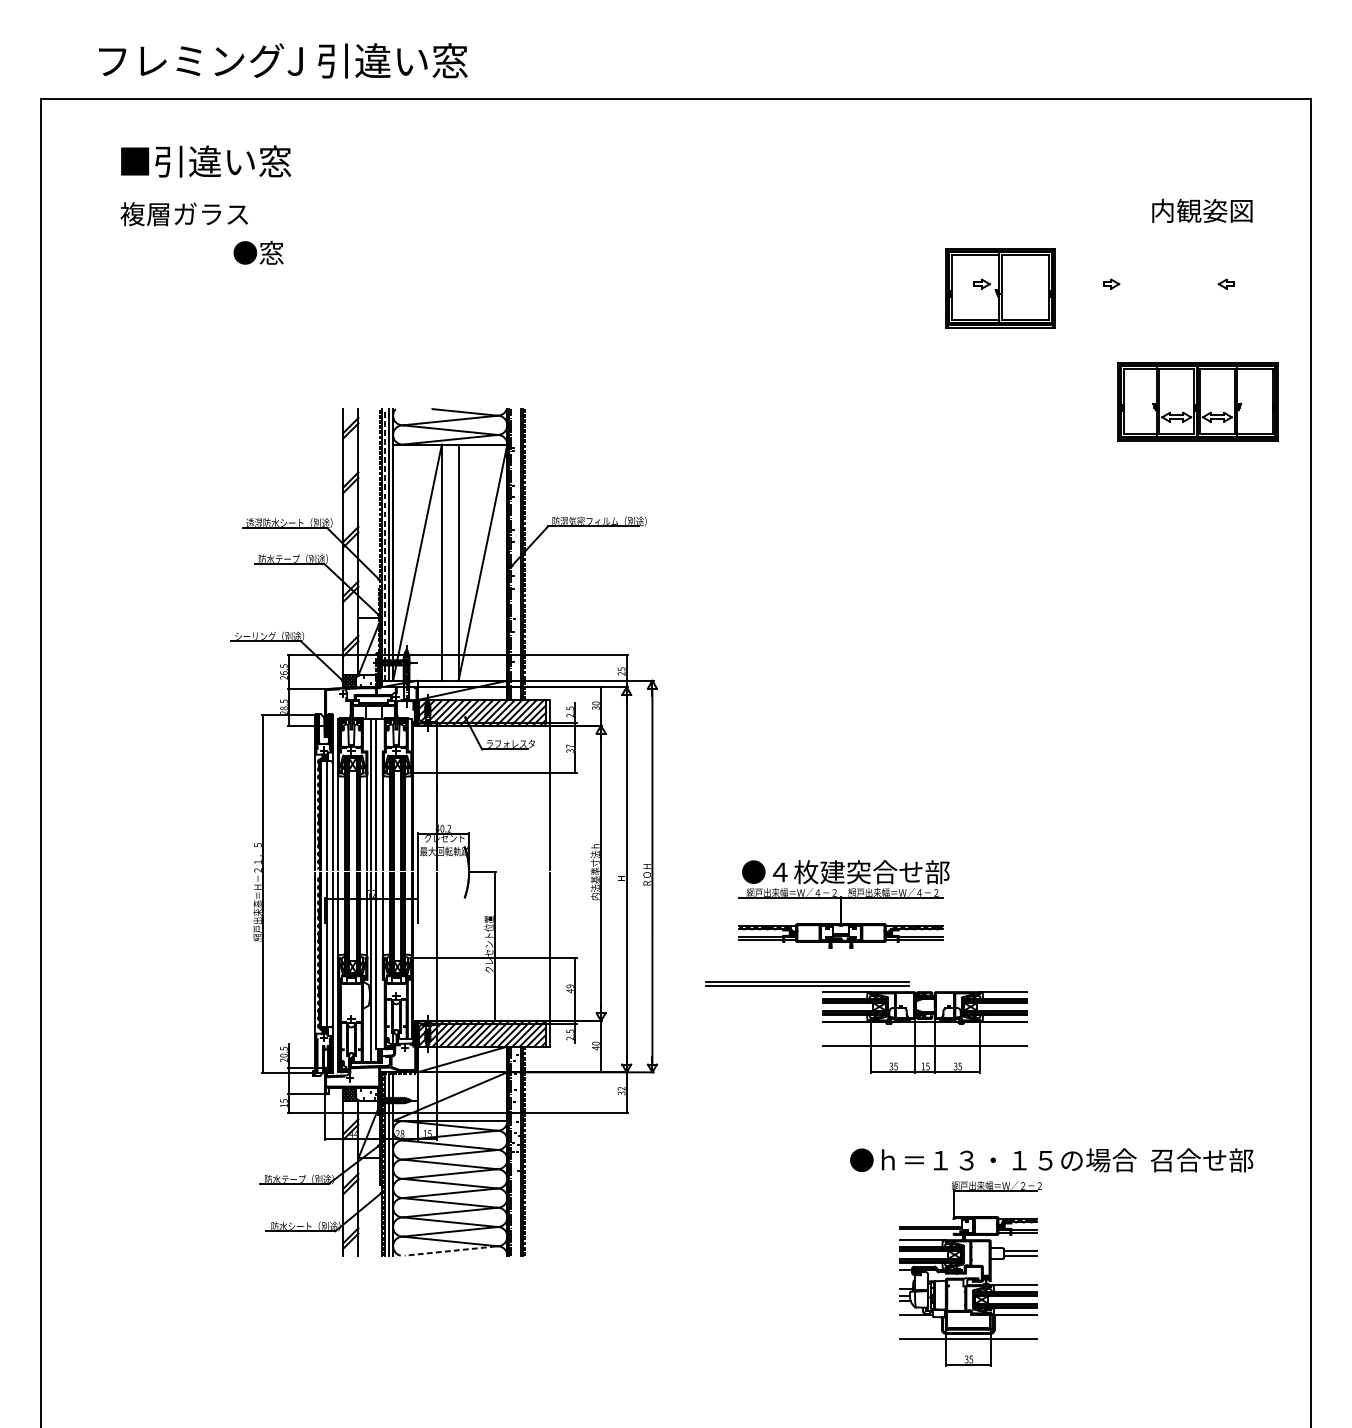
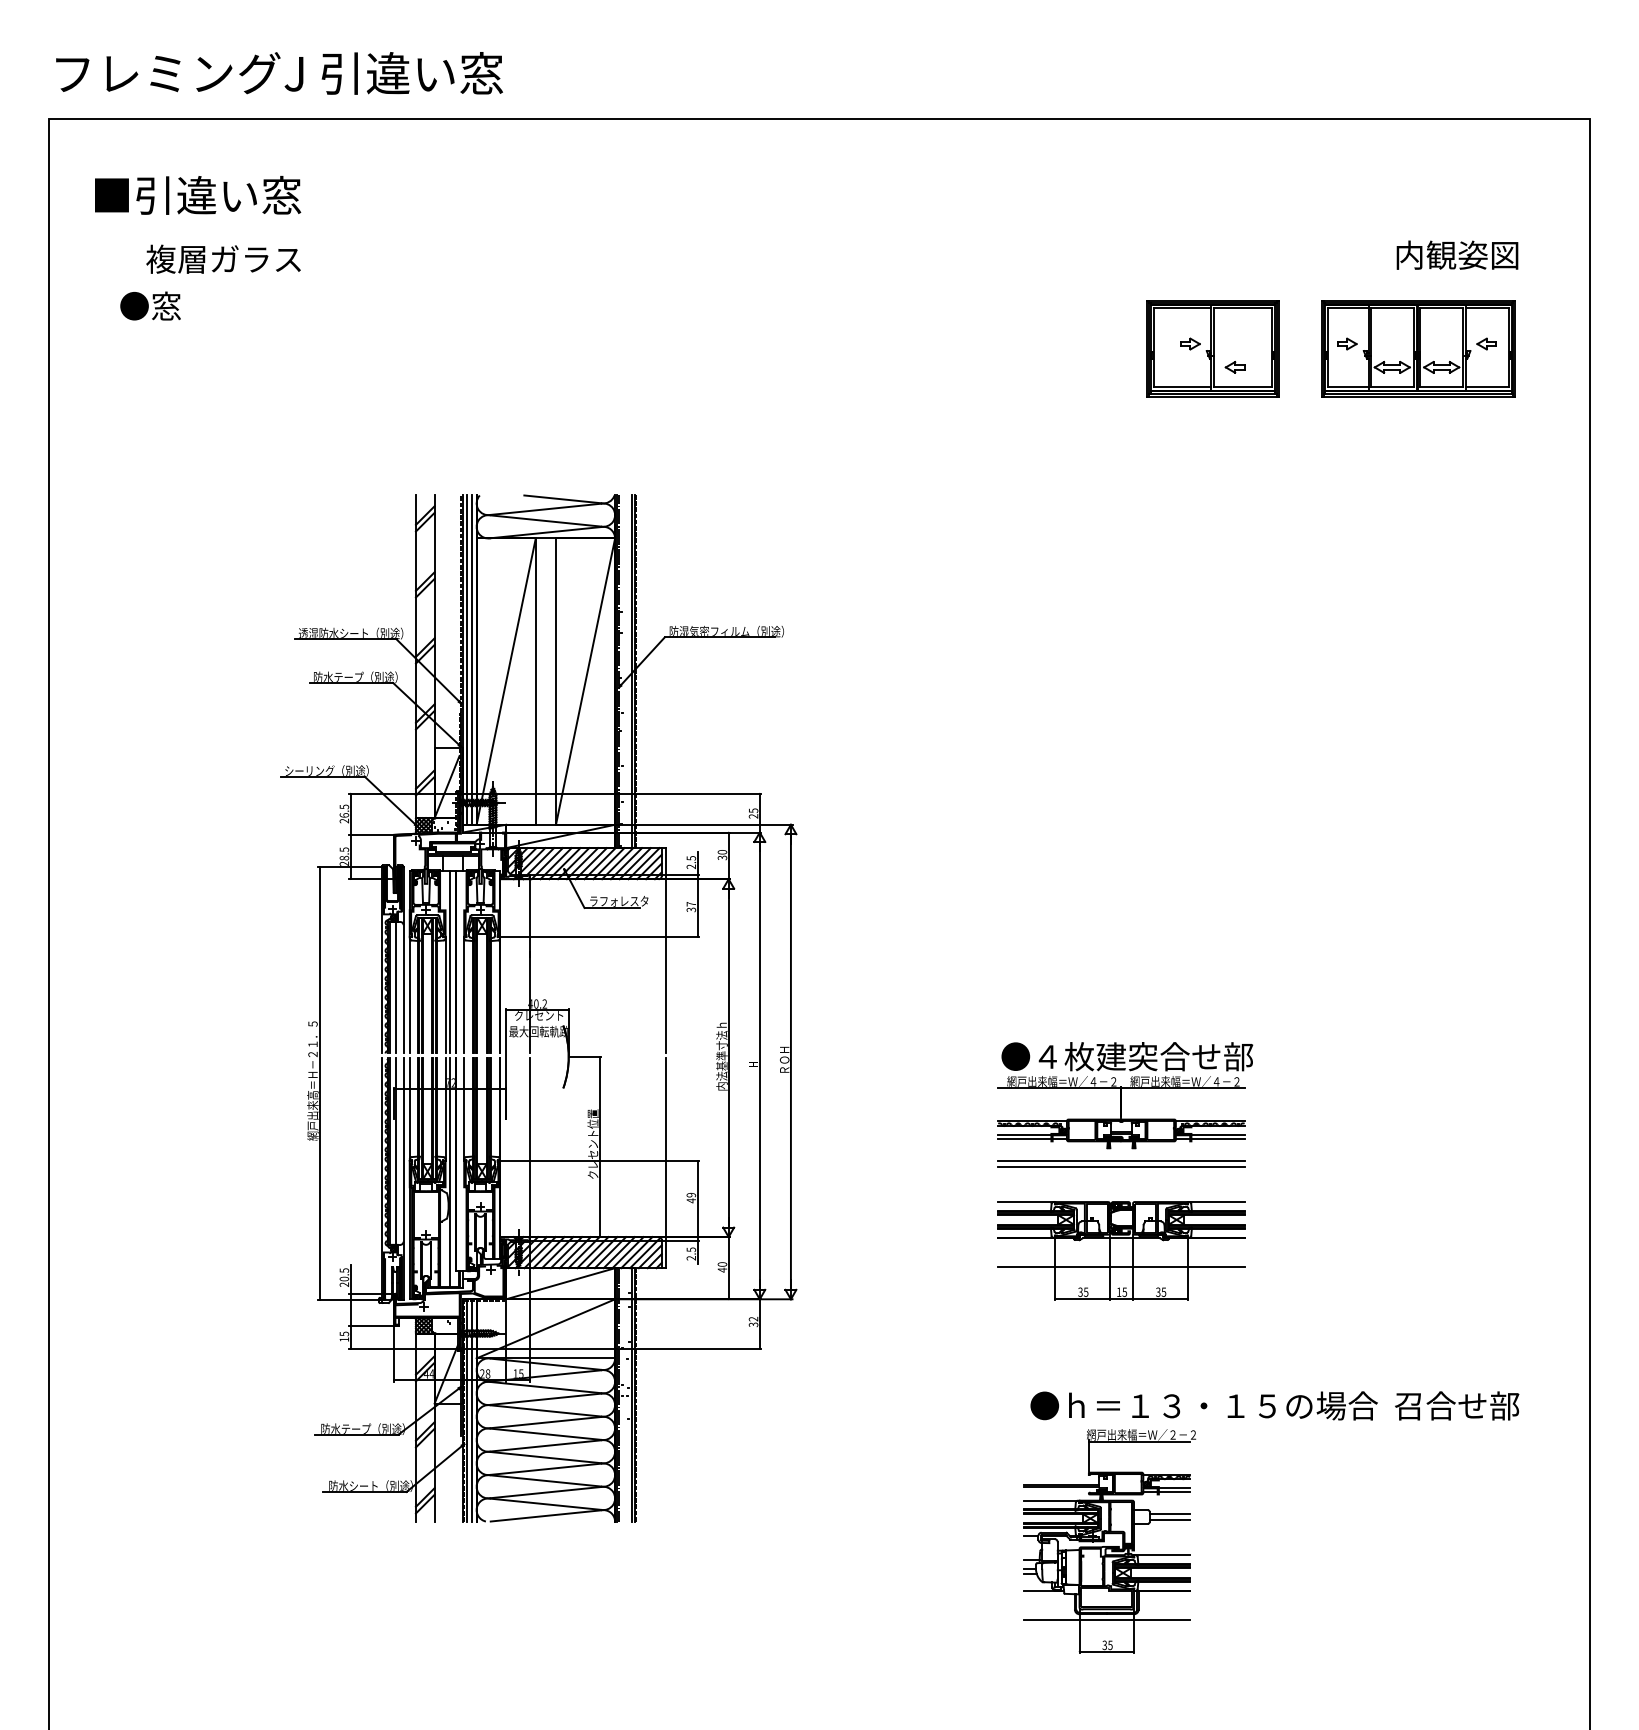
text: (283, 60) -> (279, 73), moved
text: (206, 161) -> (198, 195), moved
text: (258, 252) -> (150, 305), moved
part: (1018, 303) -> (1234, 367), added
part: (1198, 401) -> (1418, 348), moved
line: (385, 545) -> (467, 660), dashed -> solid
part: (844, 904) -> (1125, 1095), moved
part: (807, 983) -> (1121, 1163), moved
line: (449, 1250) -> (545, 1515), dashed -> solid
part: (970, 1273) -> (1109, 1541), moved

